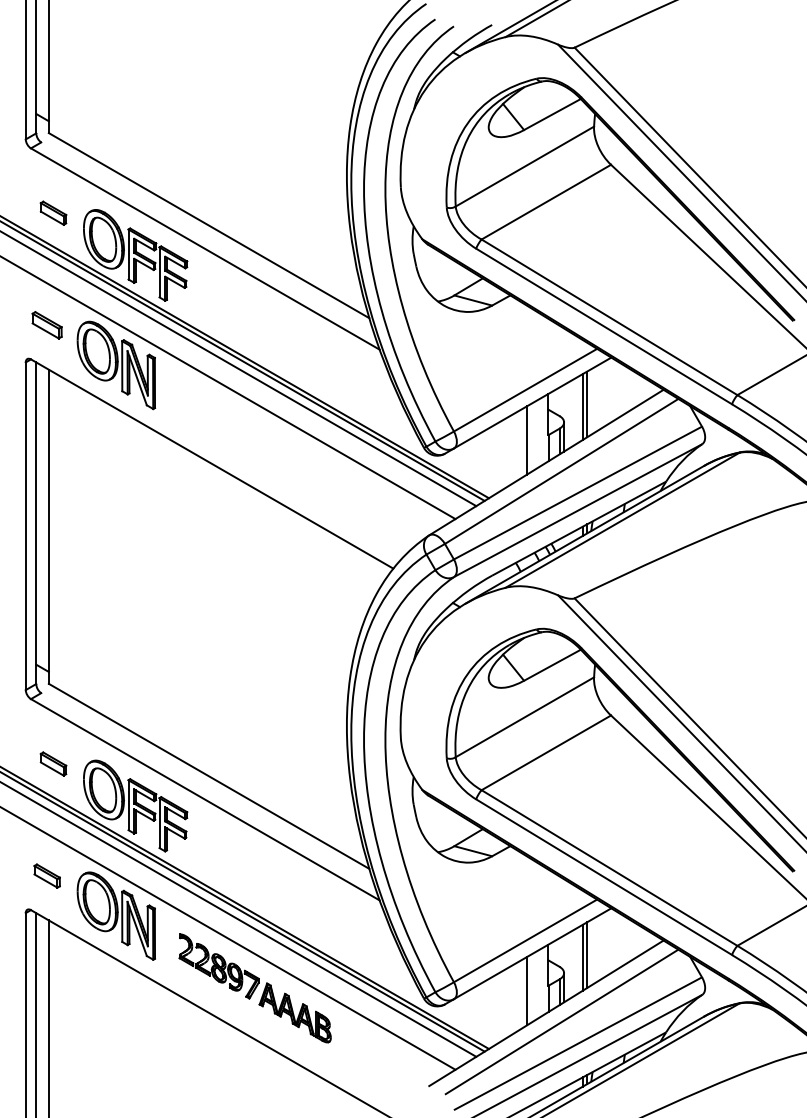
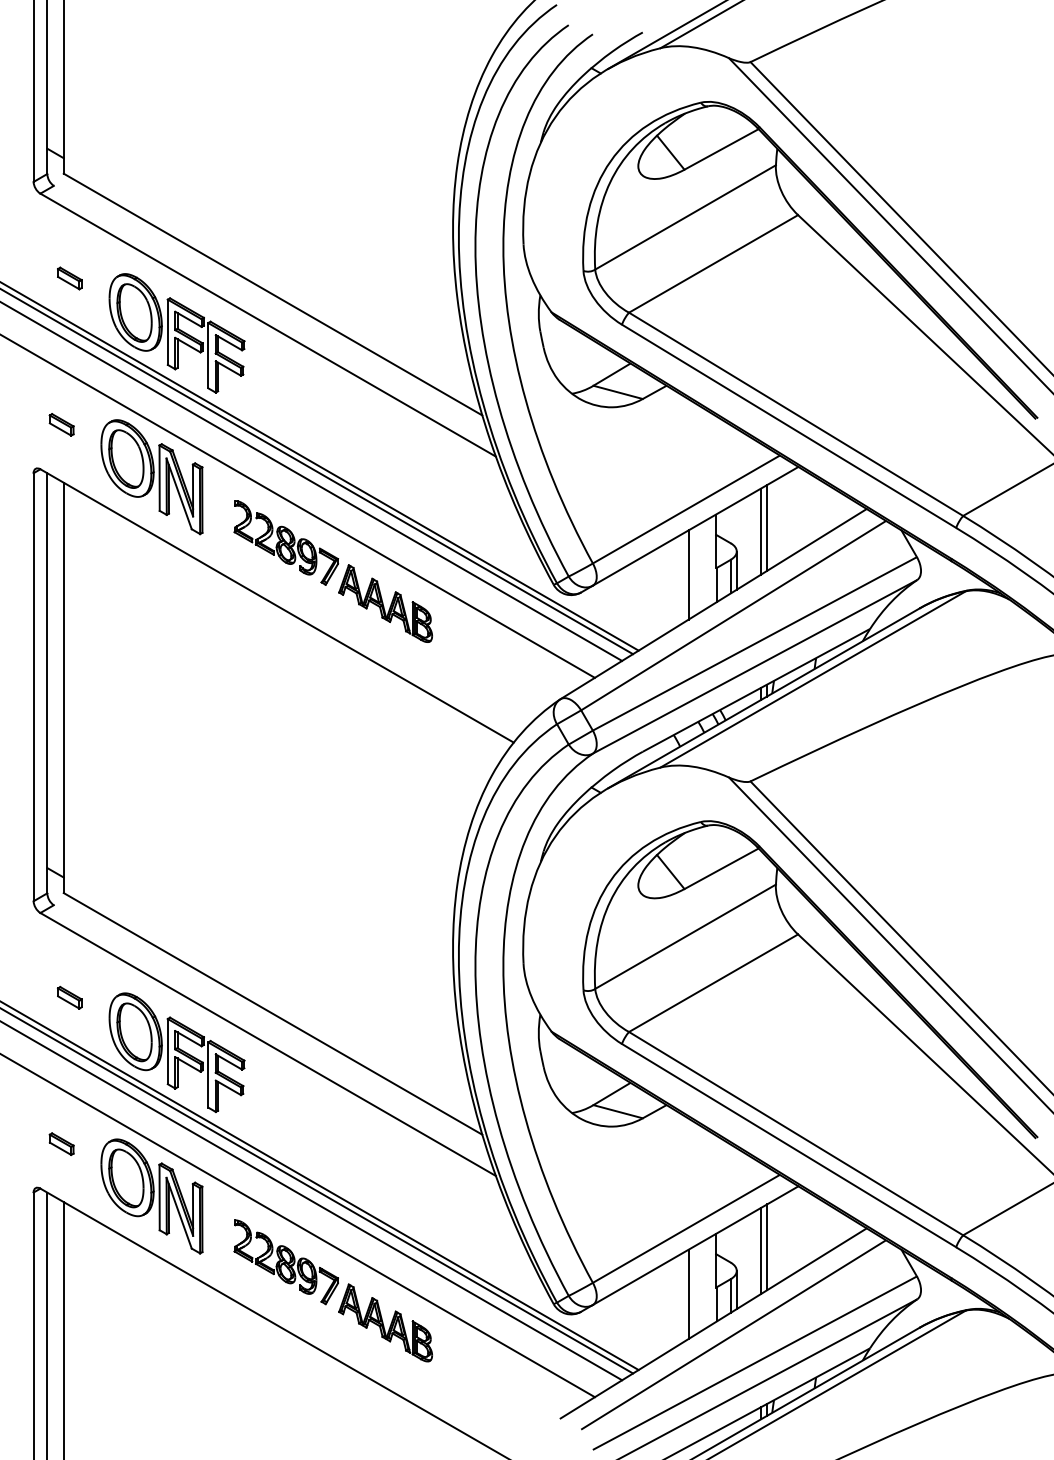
part: (53, 213) -> (69, 278), size x0.71
part: (47, 325) -> (61, 425), size x0.62
part: (254, 437) -> (332, 571), added
part: (53, 763) -> (69, 997), size x0.71
part: (47, 875) -> (61, 1143), size x0.71

